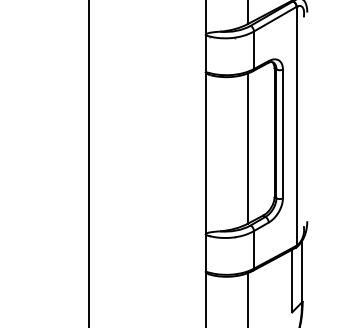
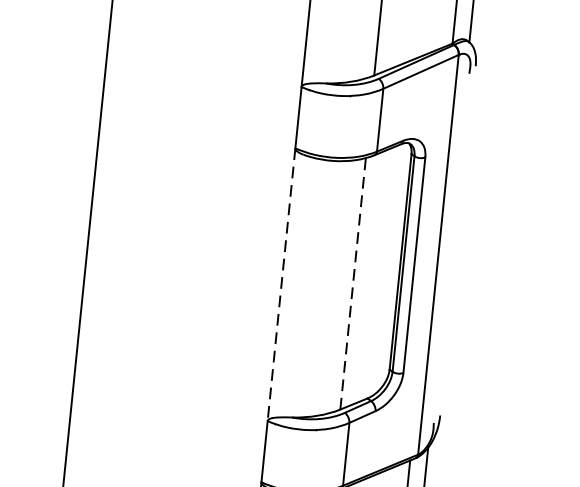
line: (247, 148) -> (352, 283), solid -> dashed
line: (205, 153) -> (281, 284), solid -> dashed

